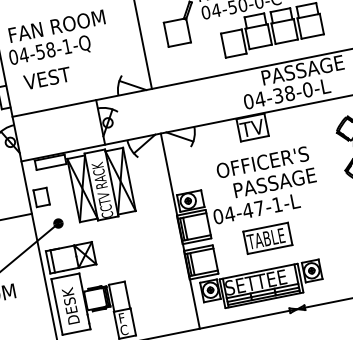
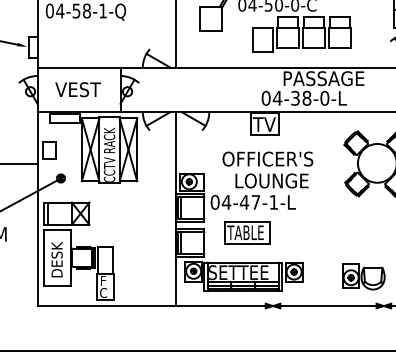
text: (47, 78) -> (78, 89), moved
text: (275, 182) -> (276, 180), PASSAGE -> LOUNGE
part: (267, 238) -> (247, 232), moved

